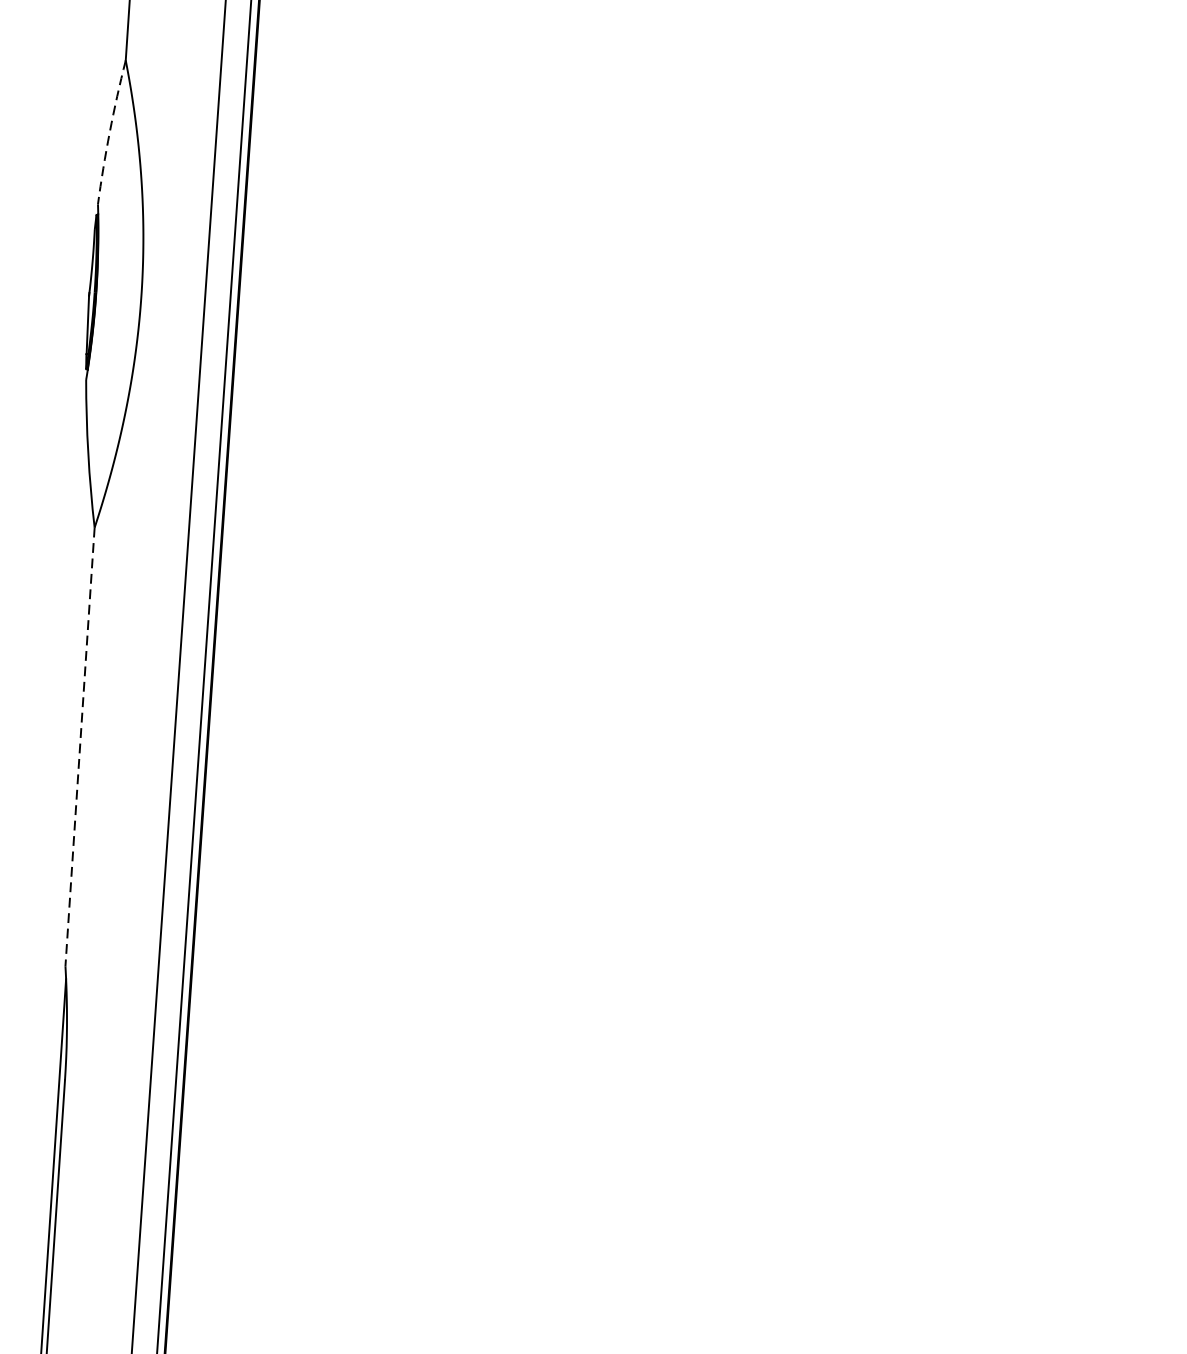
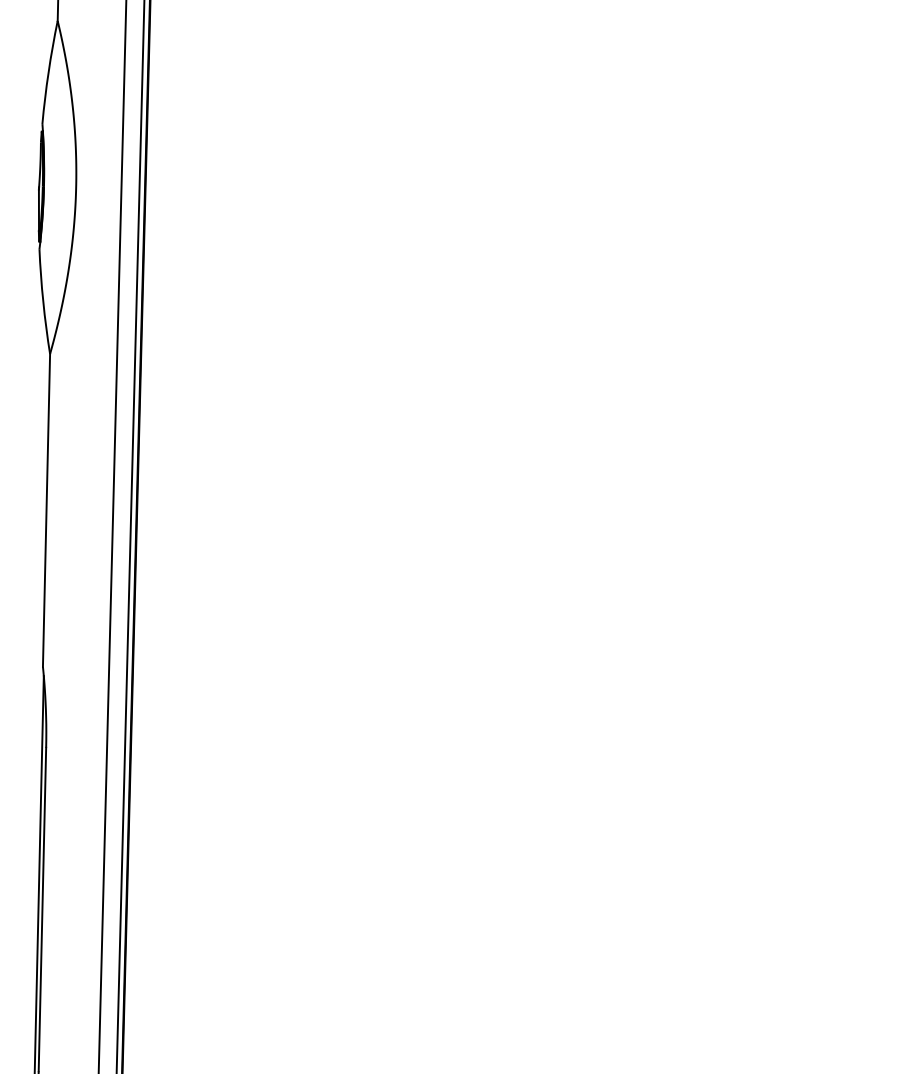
arc: (109, 132) -> (48, 72), dashed -> solid
line: (80, 747) -> (46, 510), dashed -> solid

